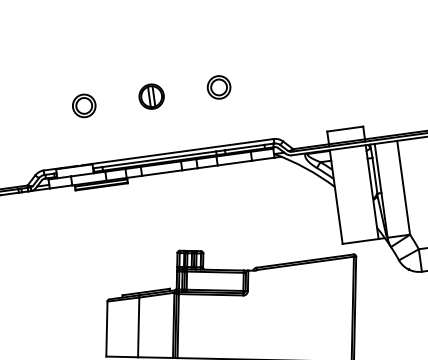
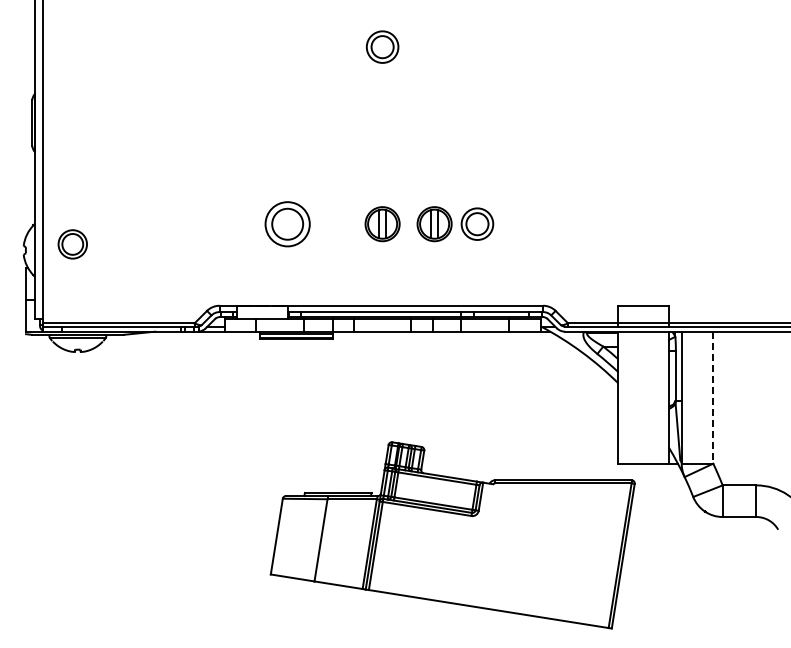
part: (188, 91) -> (434, 224), added
part: (83, 105) -> (287, 223), size x1.4
line: (403, 187) -> (713, 397), solid -> dashed

